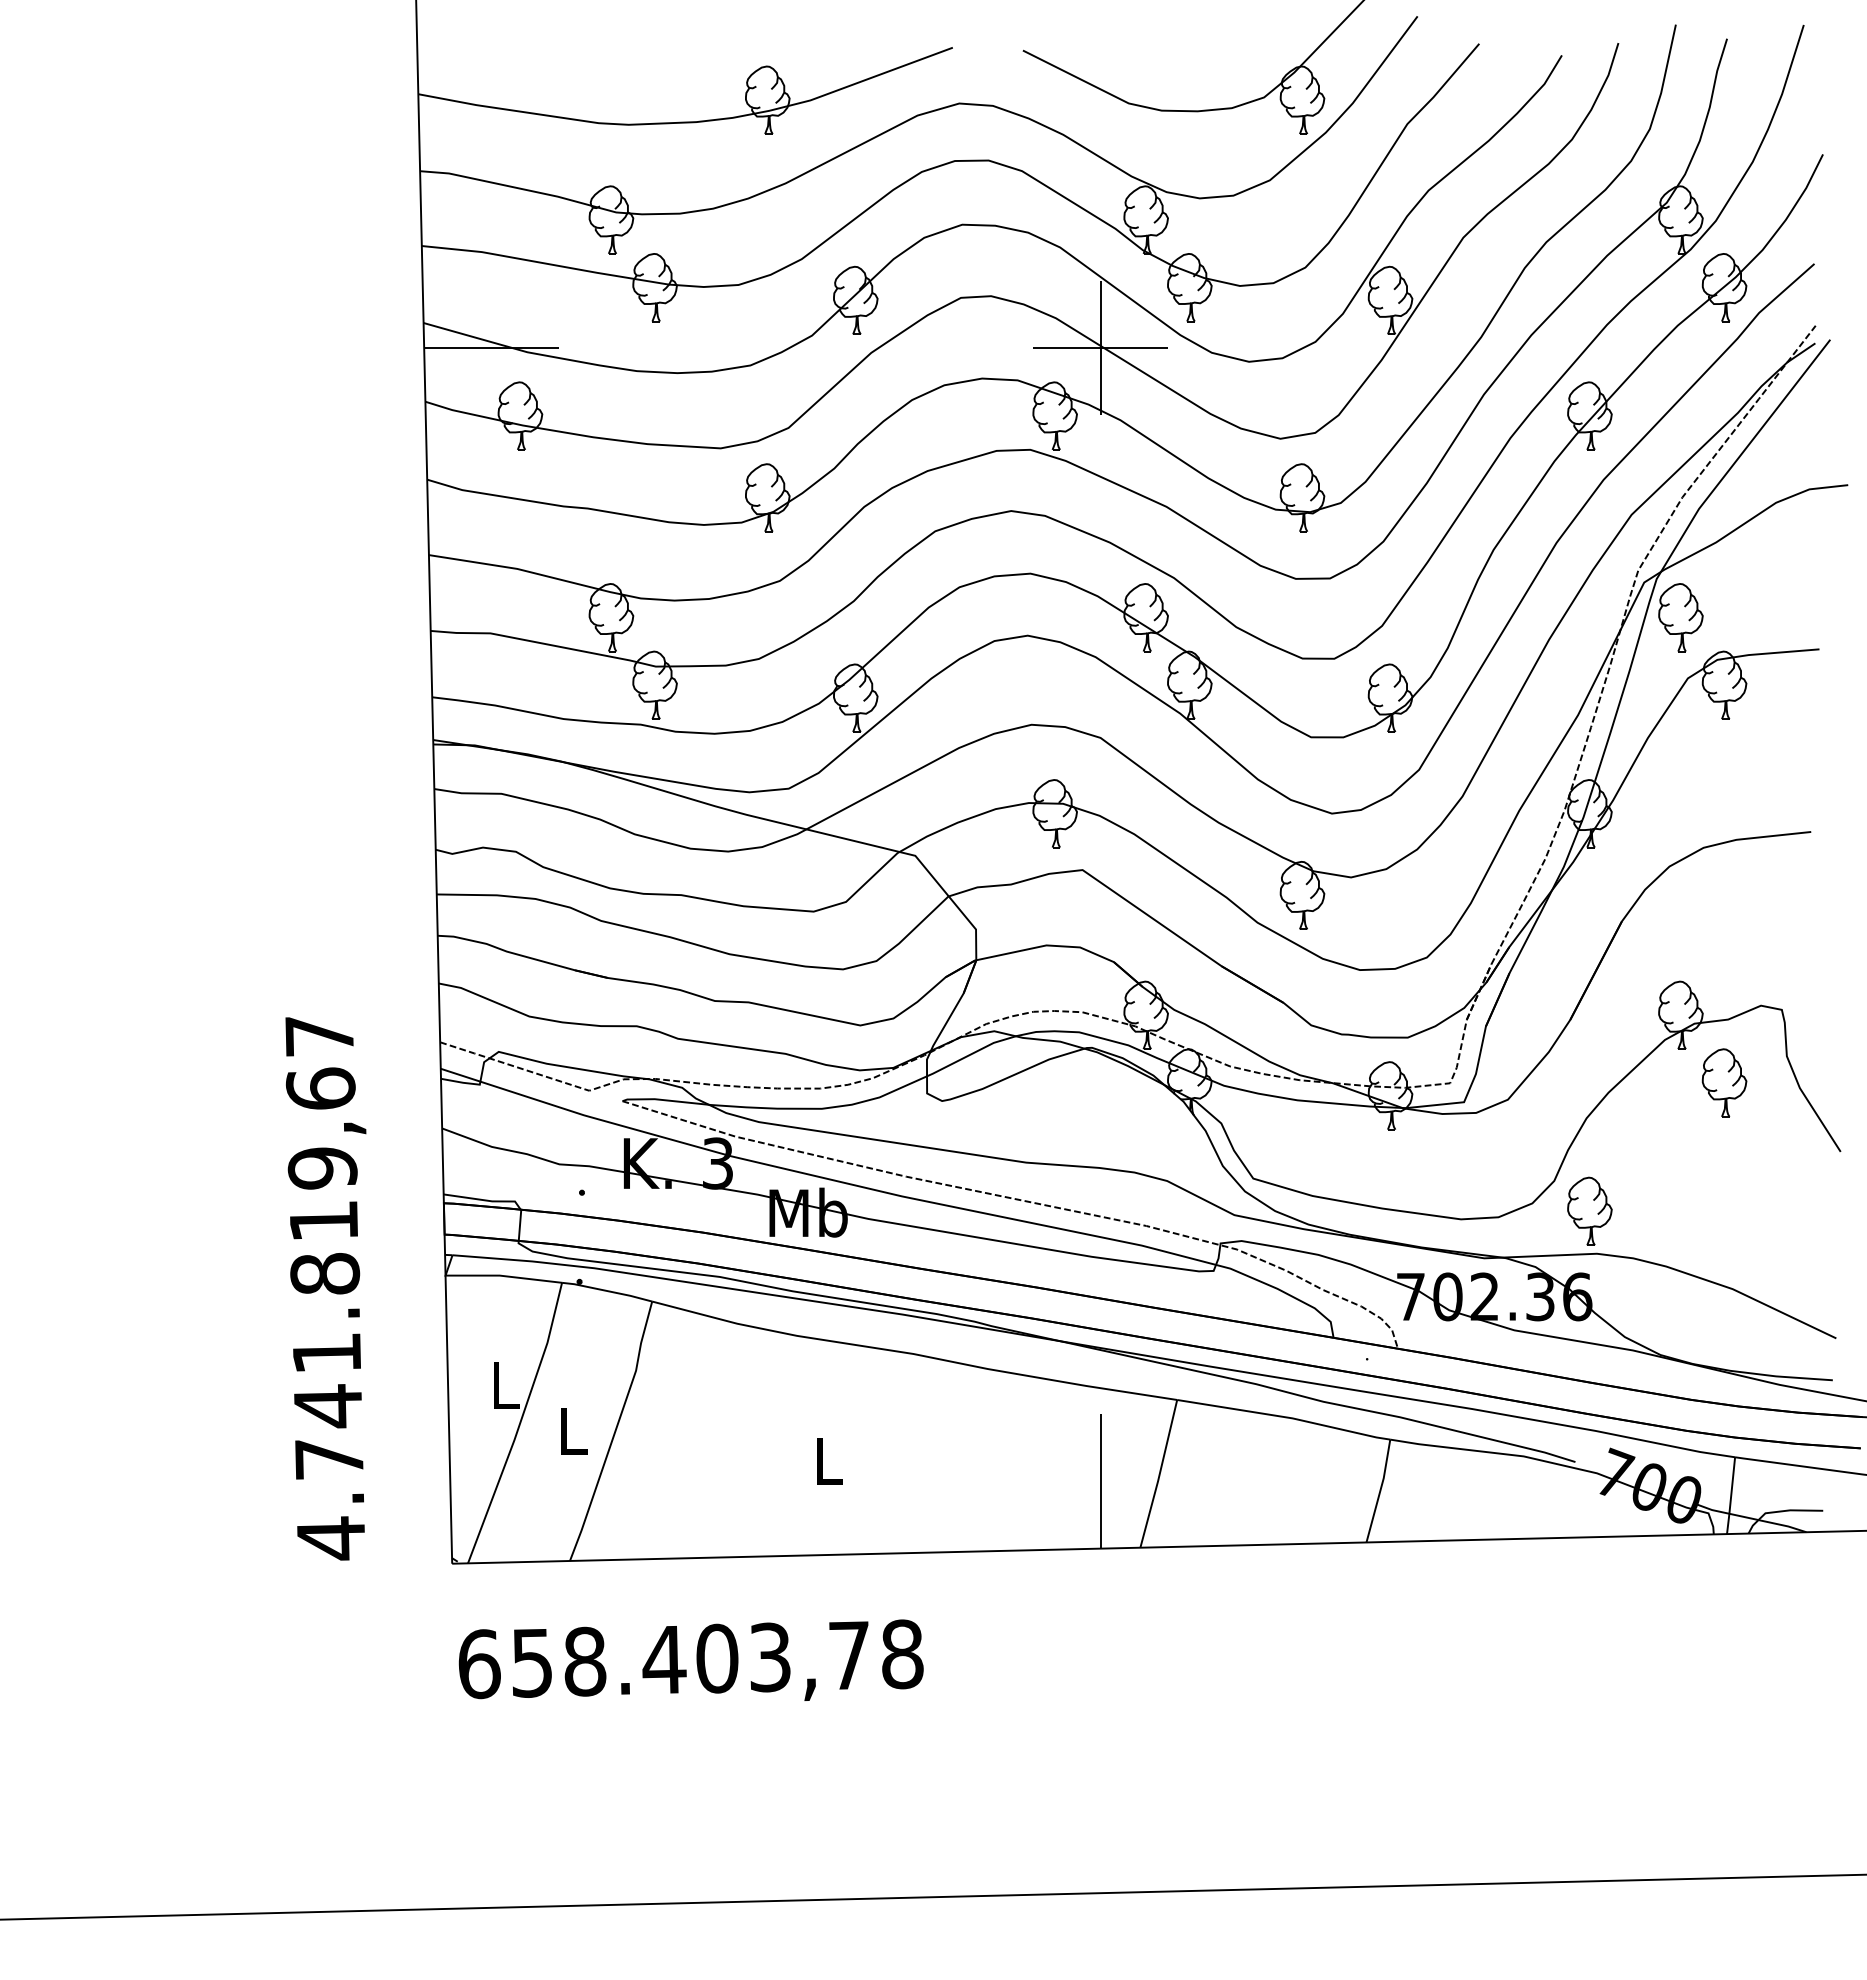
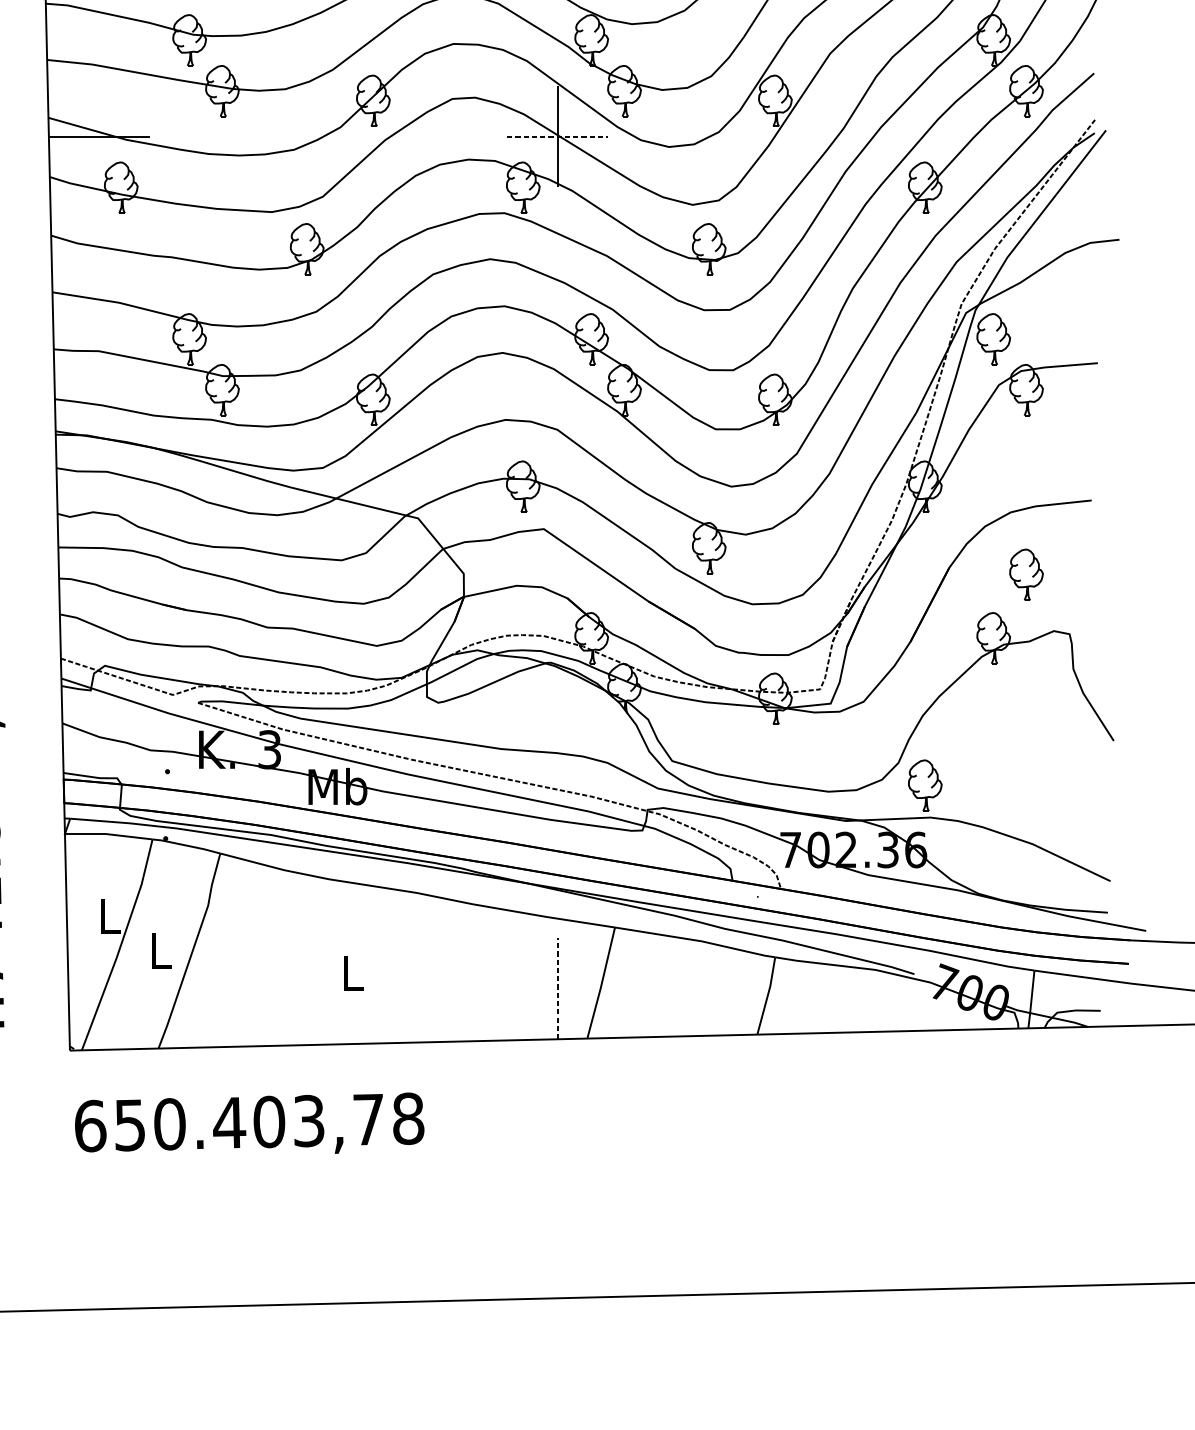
line: (1101, 348) -> (558, 137), solid -> dashed
part: (1724, 1082) -> (1026, 574), moved
line: (1100, 1480) -> (557, 988), solid -> dashed
text: (585, 1661) -> (170, 1124), 658.403,78 -> 650.403,78

